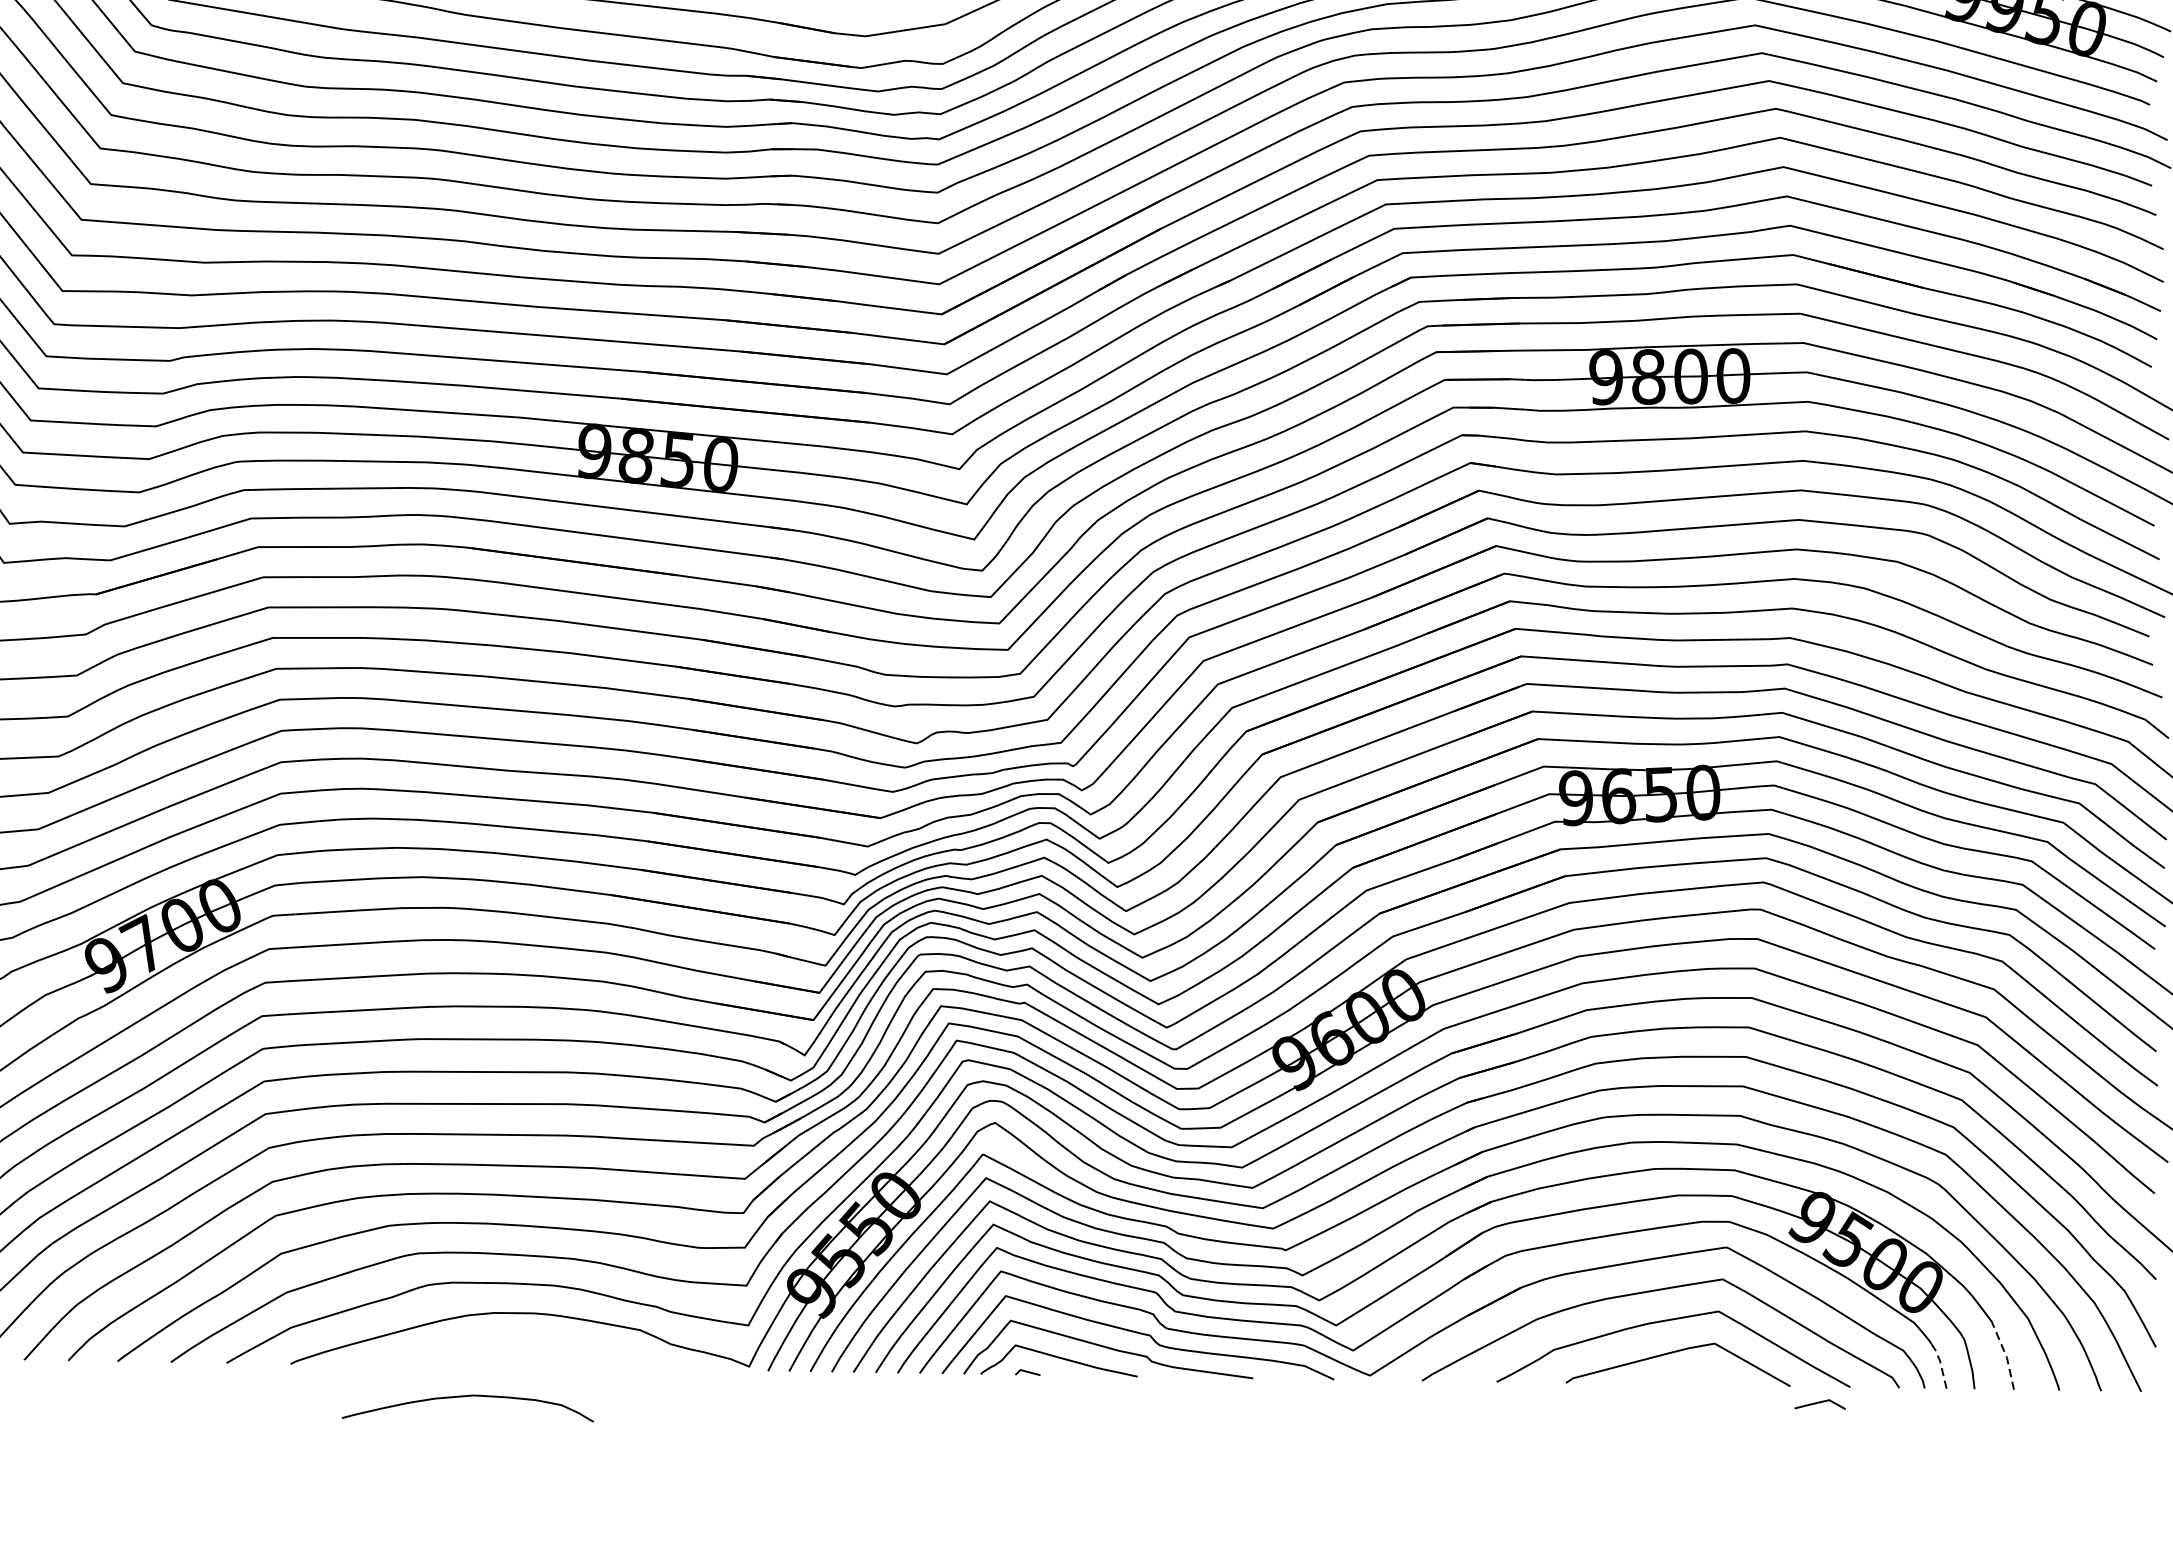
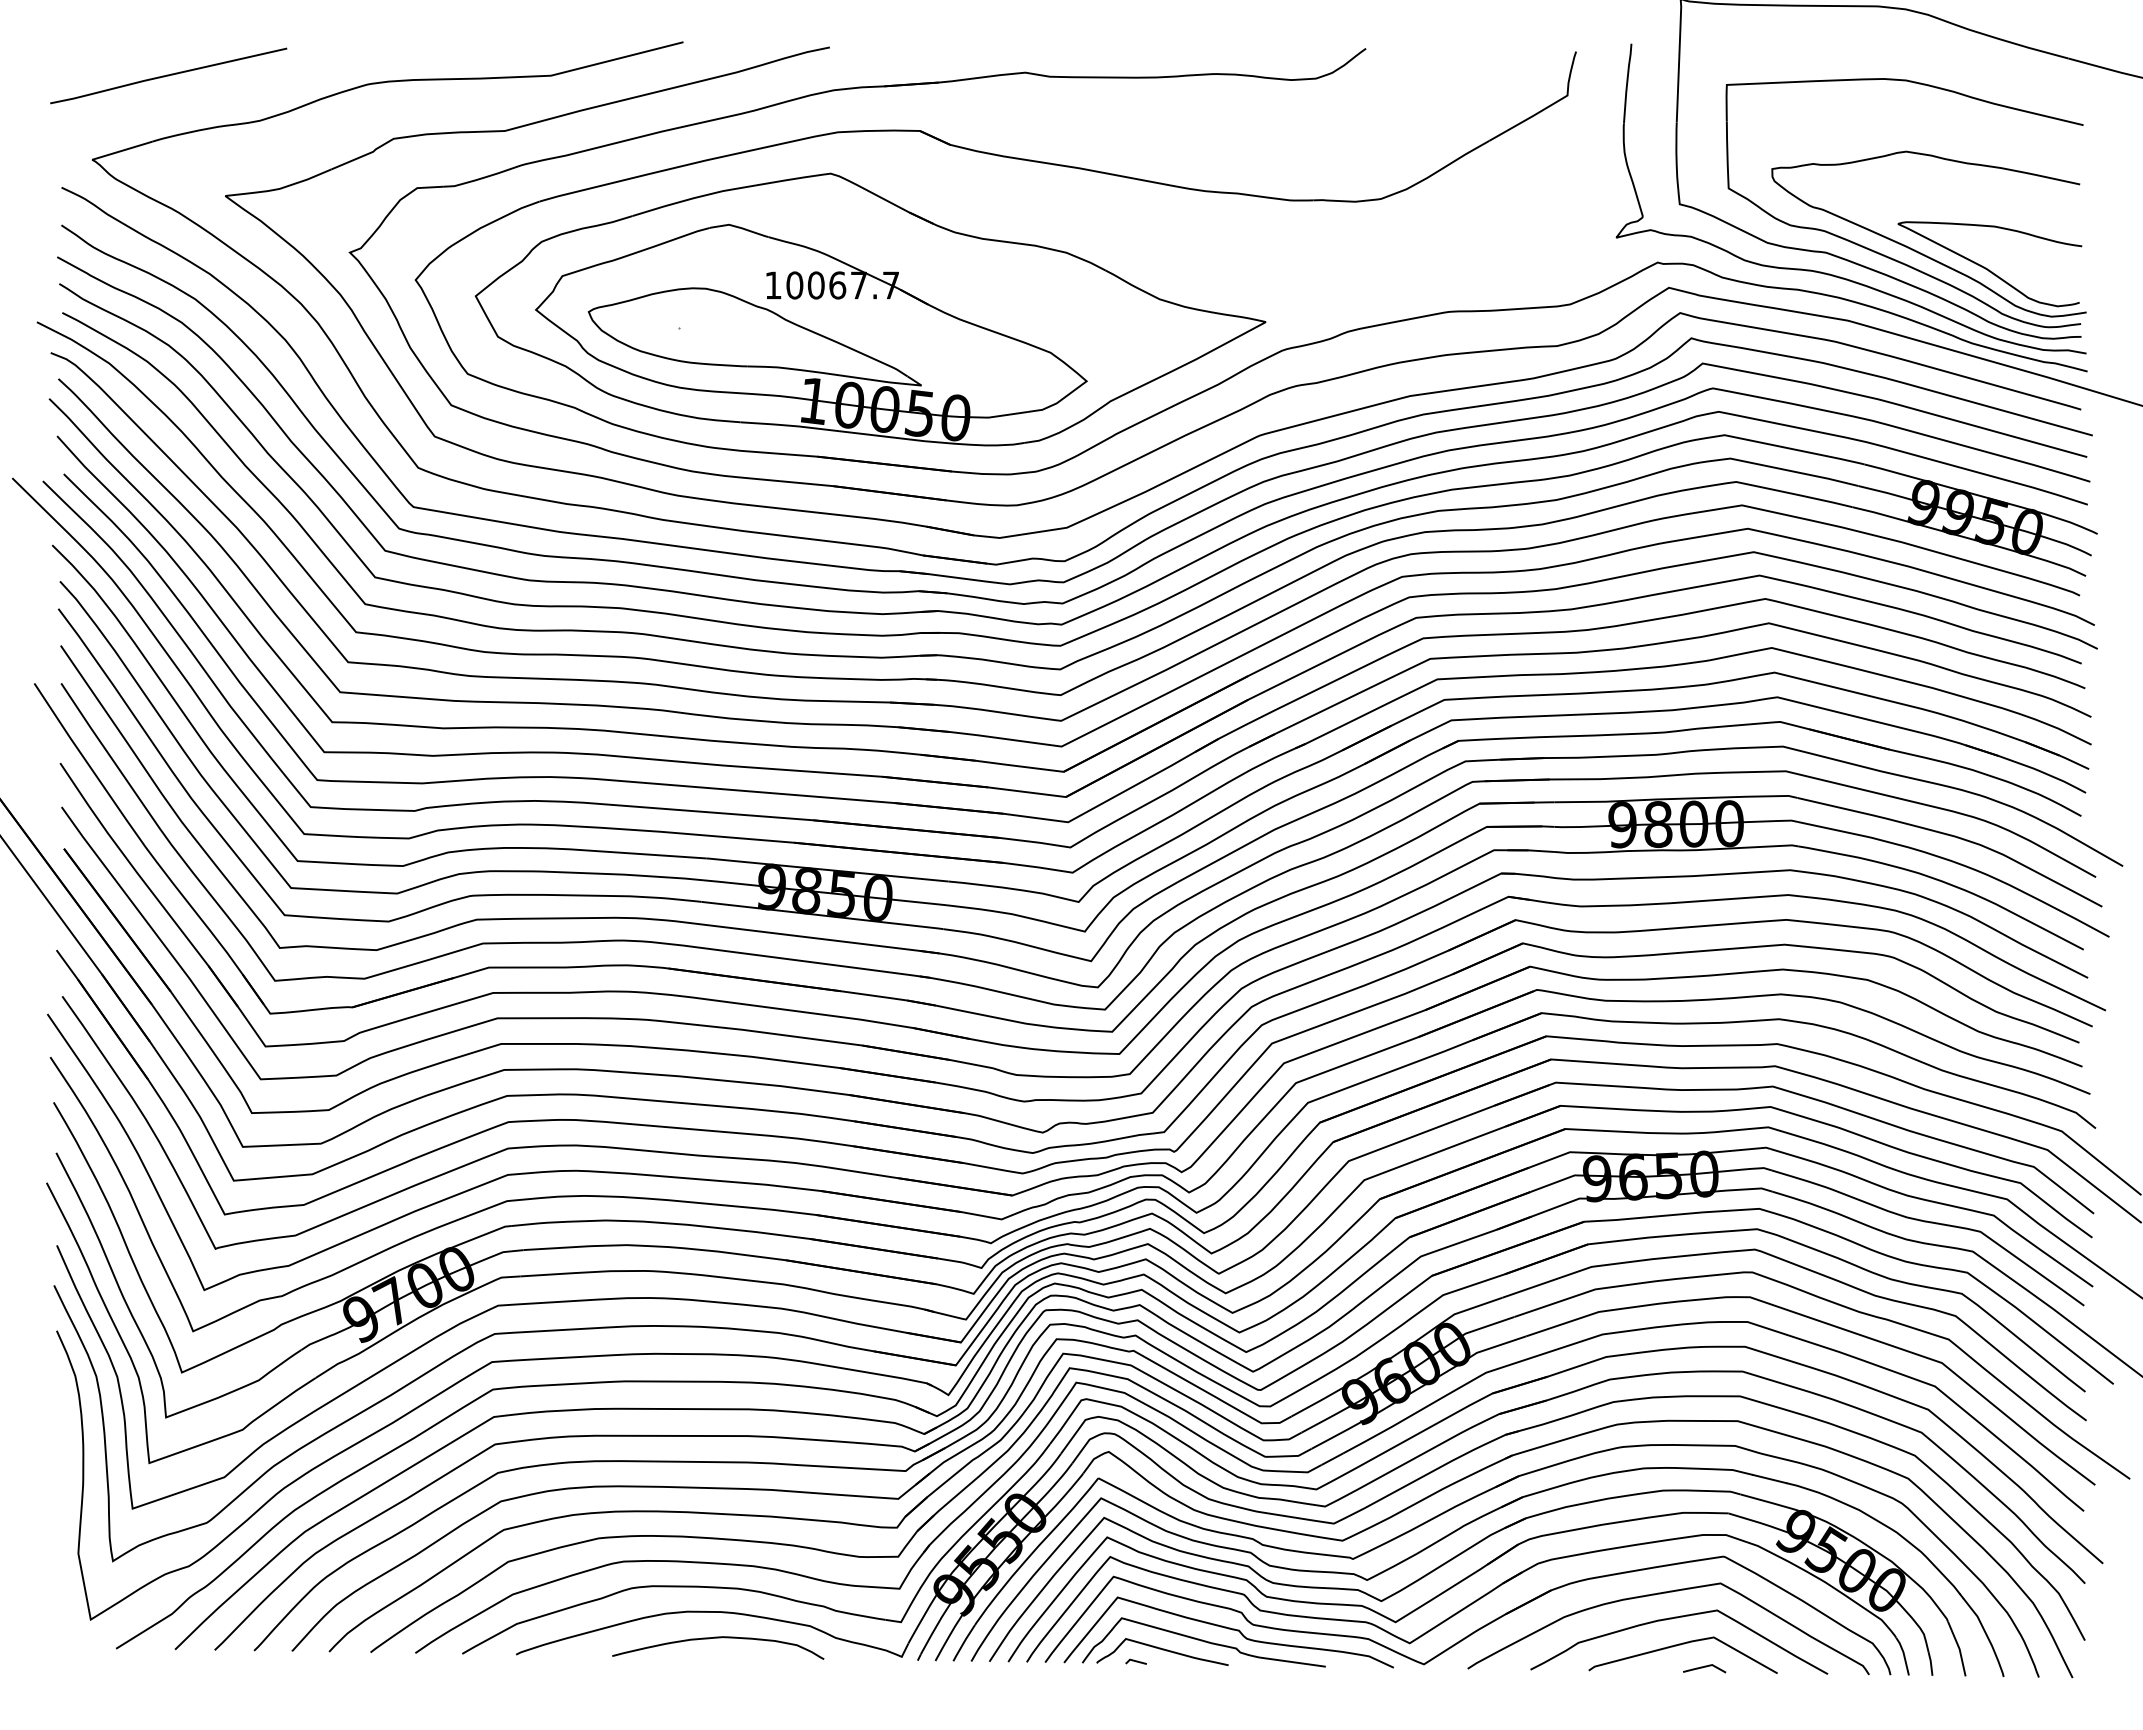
line: (2005, 1355) -> (1958, 1647), dashed -> solid
line: (1940, 1363) -> (1903, 1654), dashed -> solid
curve: (468, 1397) -> (718, 1638), moved
line: (1820, 1403) -> (1704, 1667), moved

